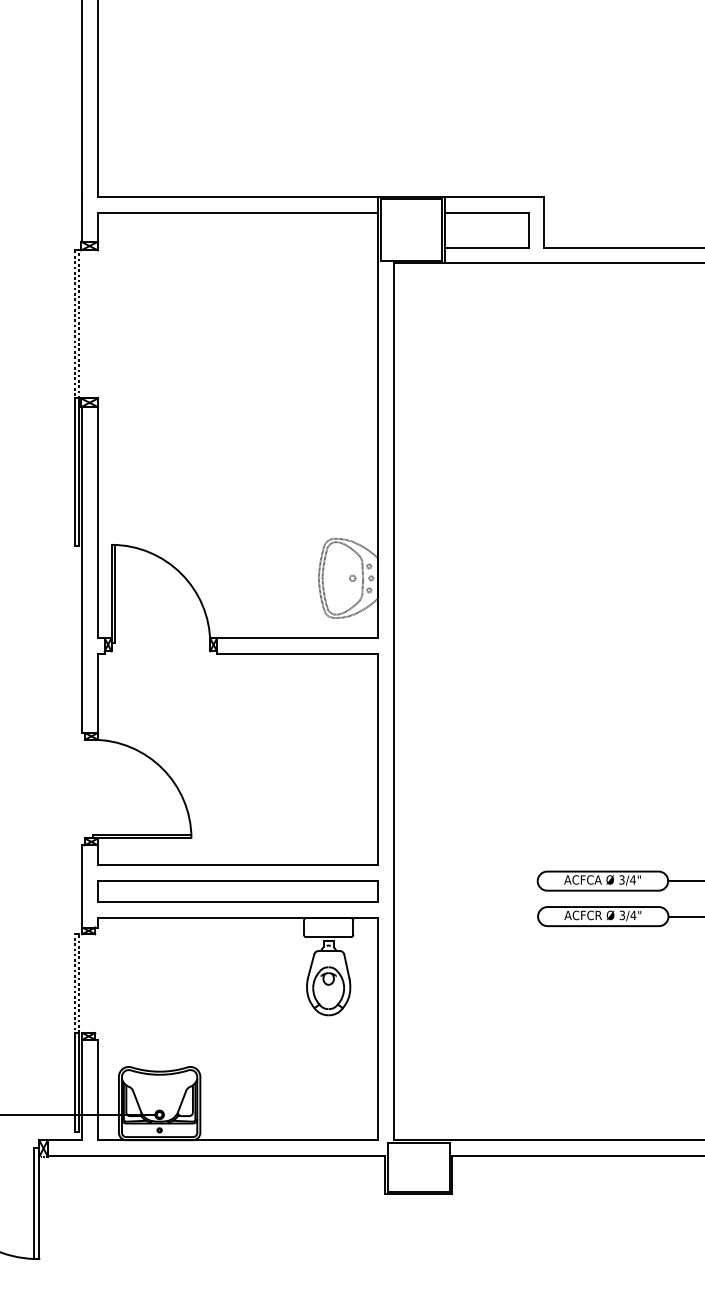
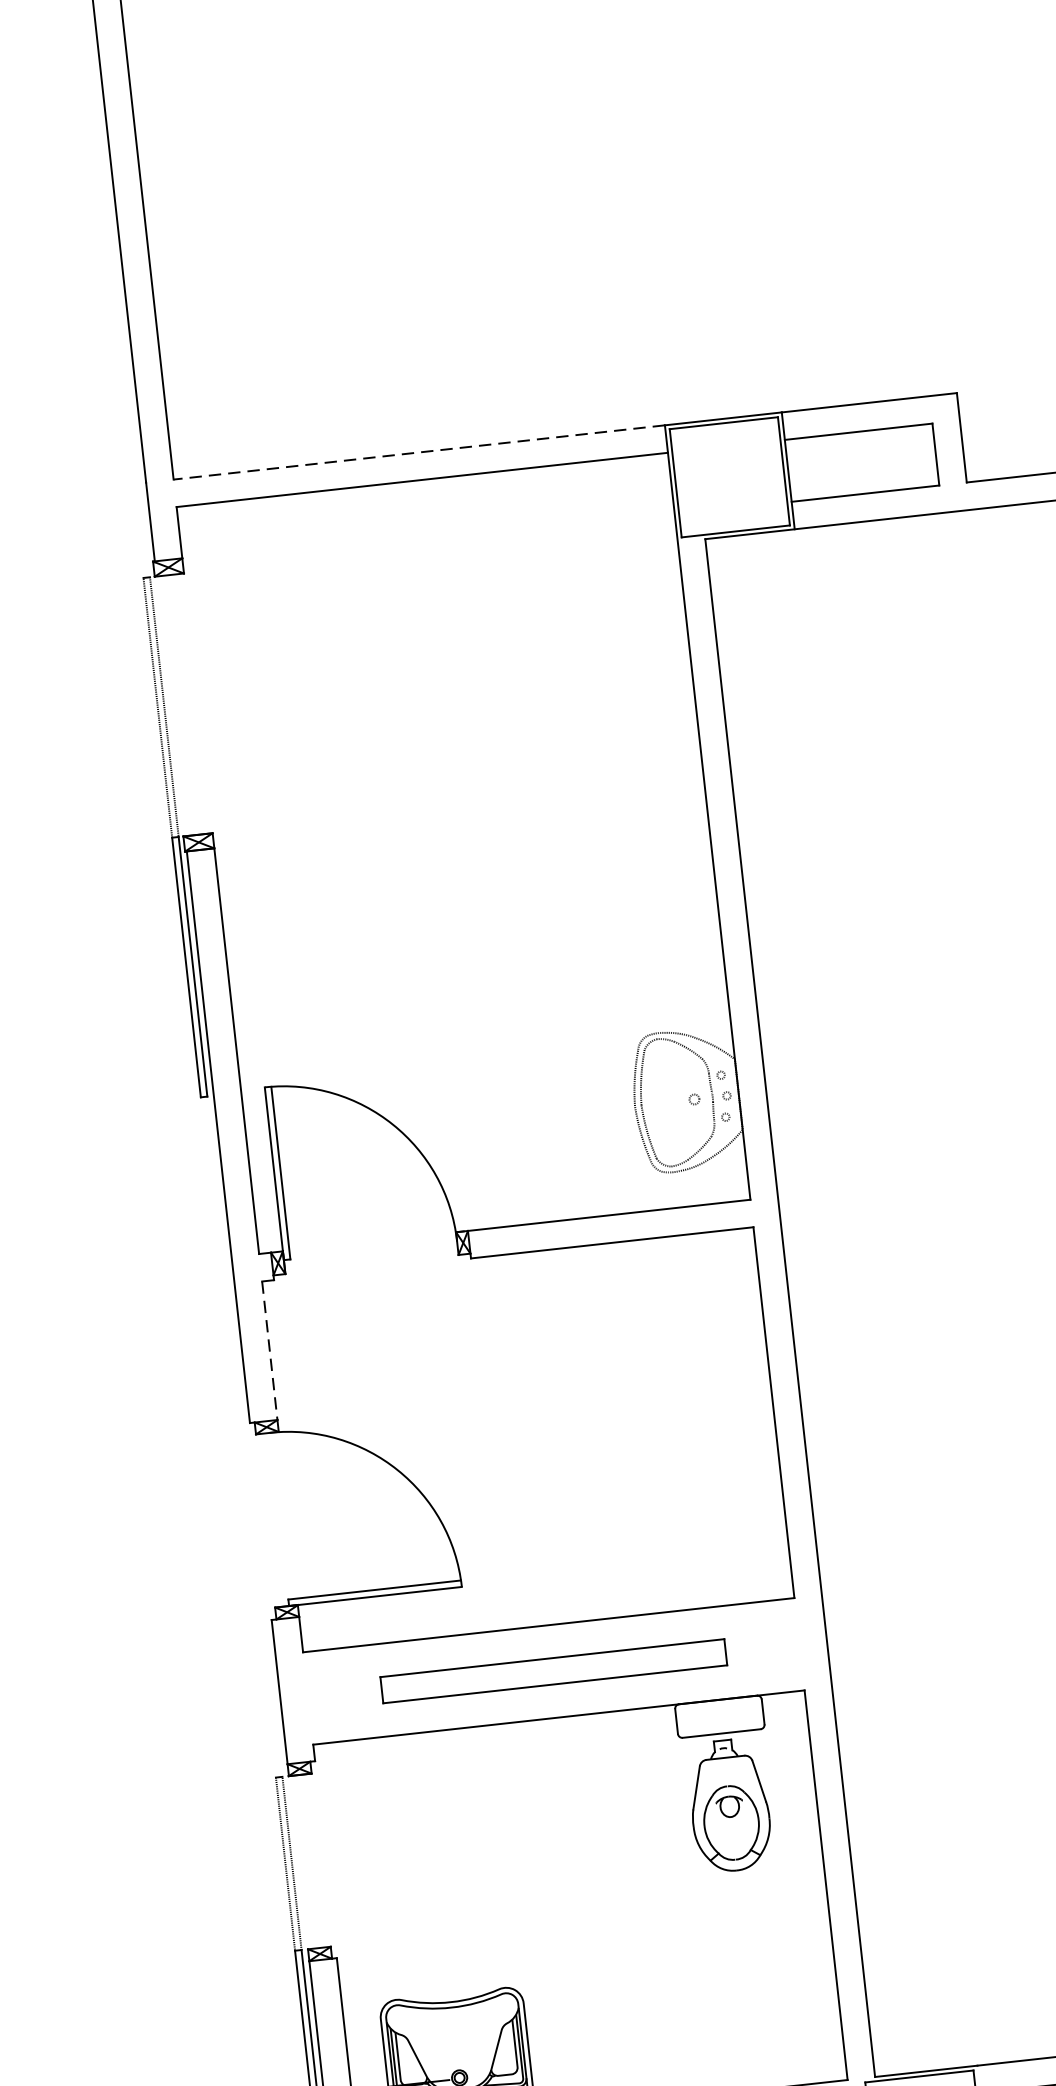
line: (237, 196) -> (418, 451), solid -> dashed
line: (97, 694) -> (269, 1352), solid -> dashed
part: (237, 891) -> (552, 1671), size x0.7

